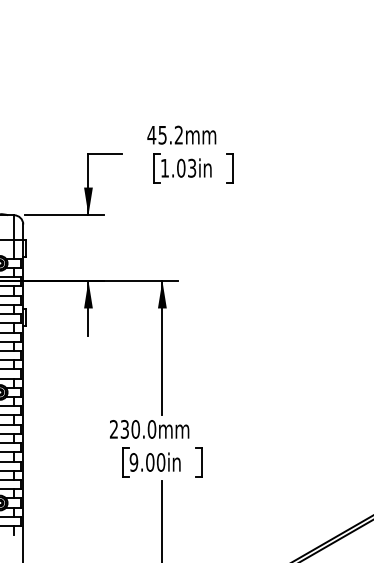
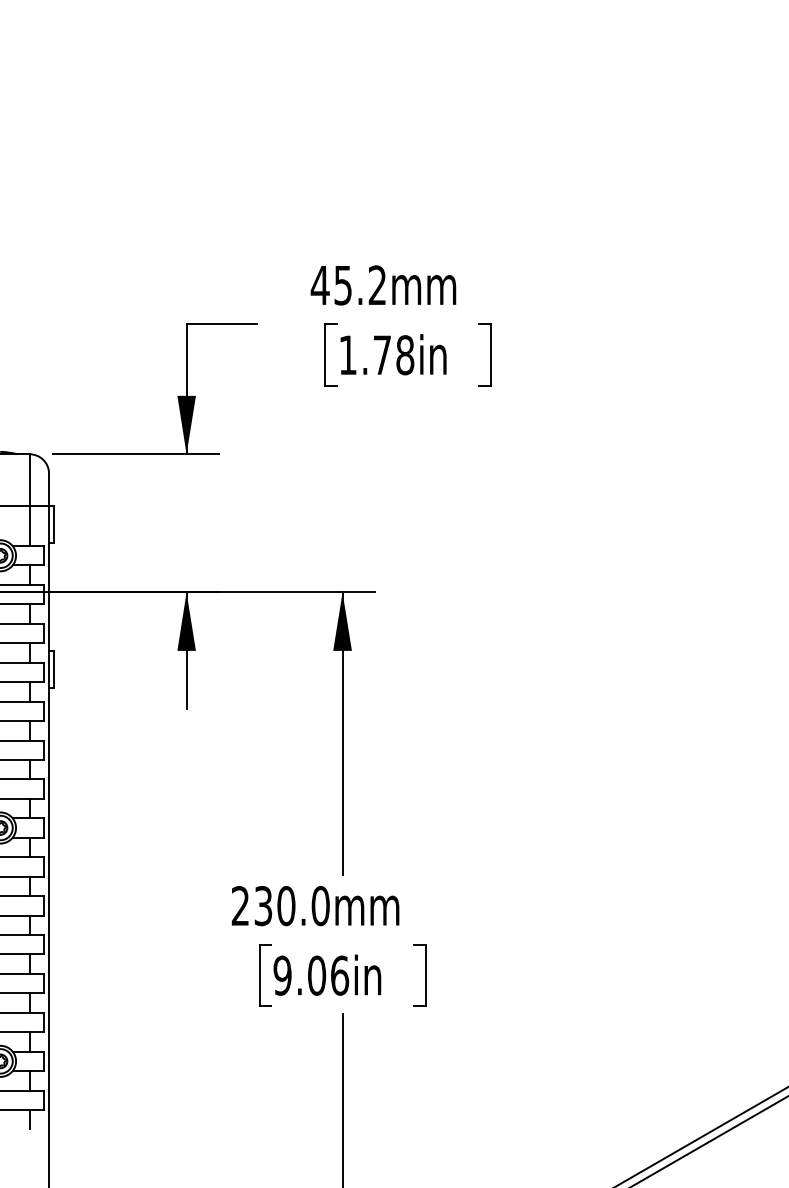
text: (186, 167) -> (393, 353), 1.03in -> 1.78in
text: (161, 462) -> (340, 975), 9.00in -> 9.06in

